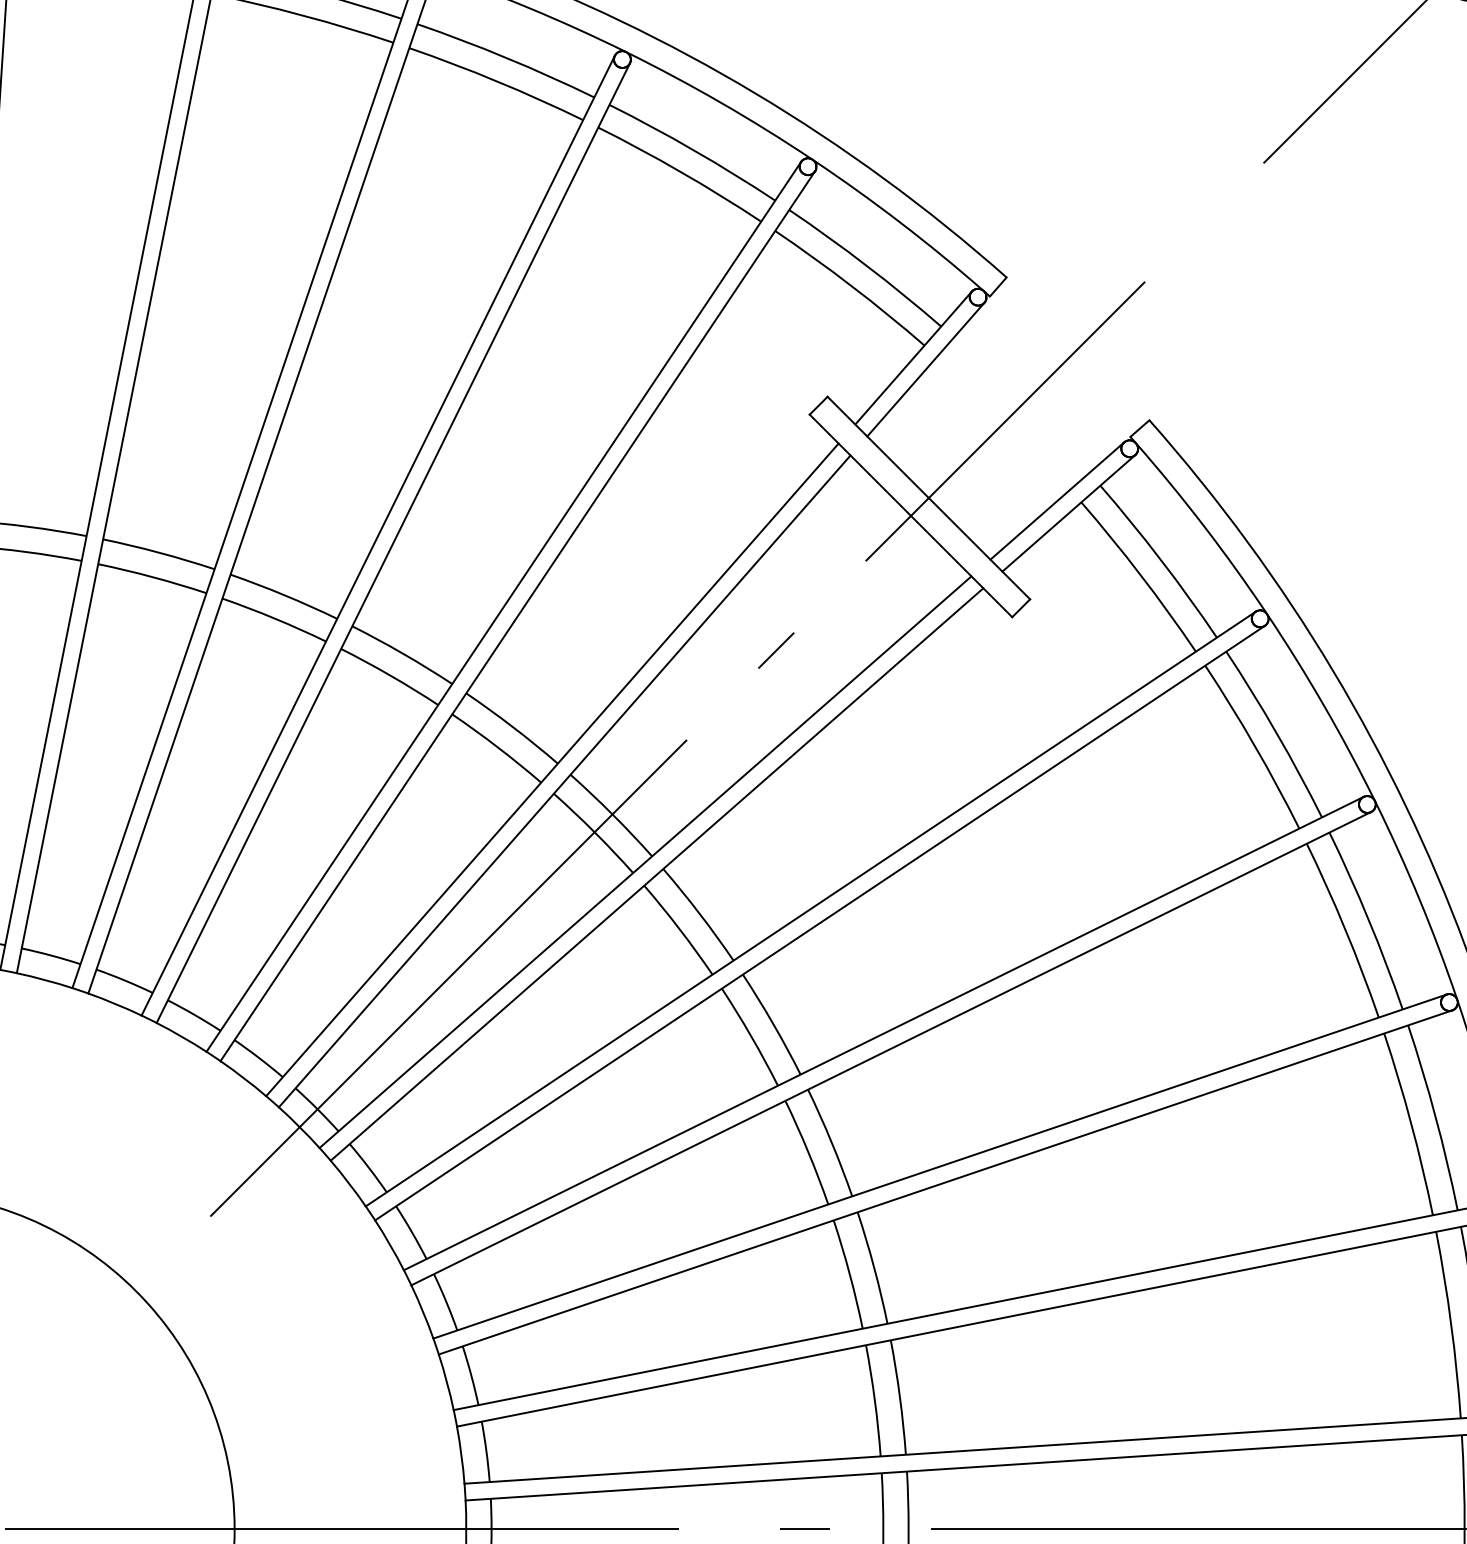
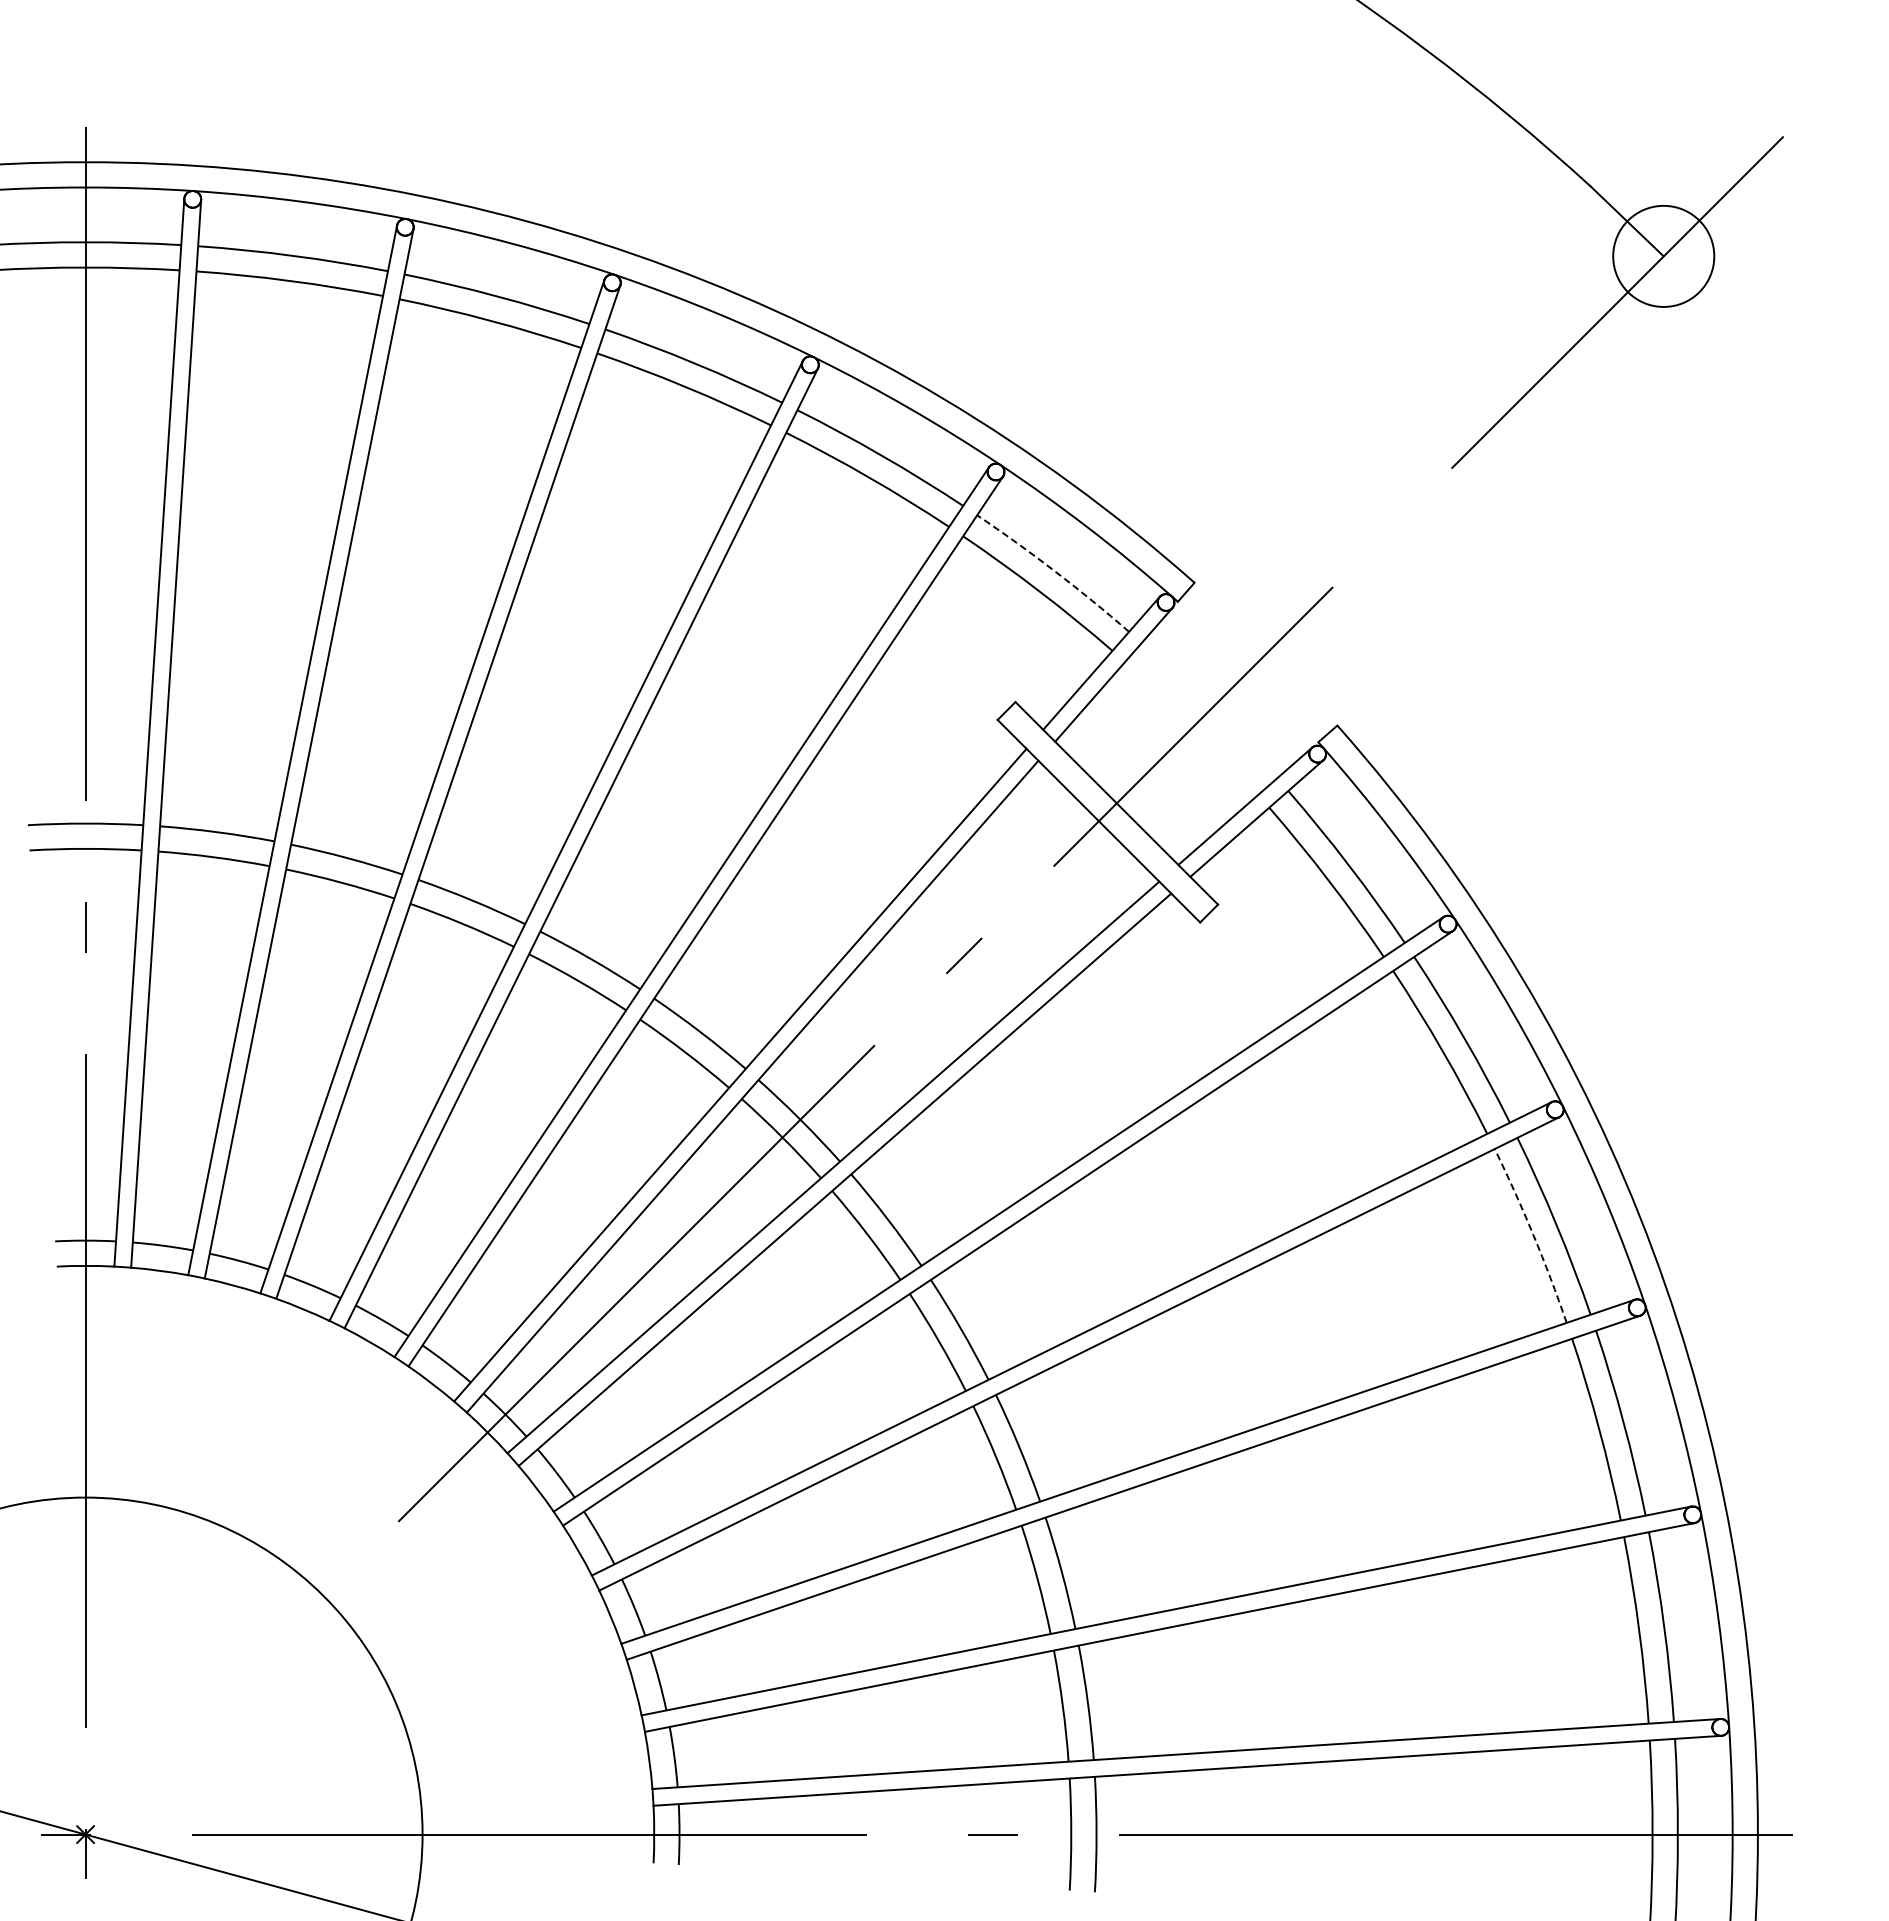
arc: (866, 266) -> (1054, 571), solid -> dashed
arc: (1345, 929) -> (1533, 1234), solid -> dashed

